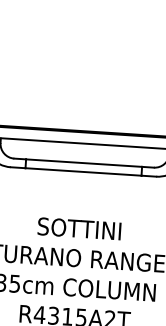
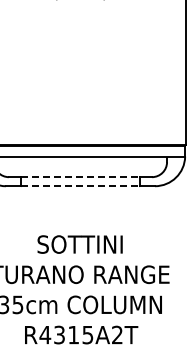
line: (84, 163) -> (80, 177), solid -> dashed
line: (83, 172) -> (80, 186), solid -> dashed

